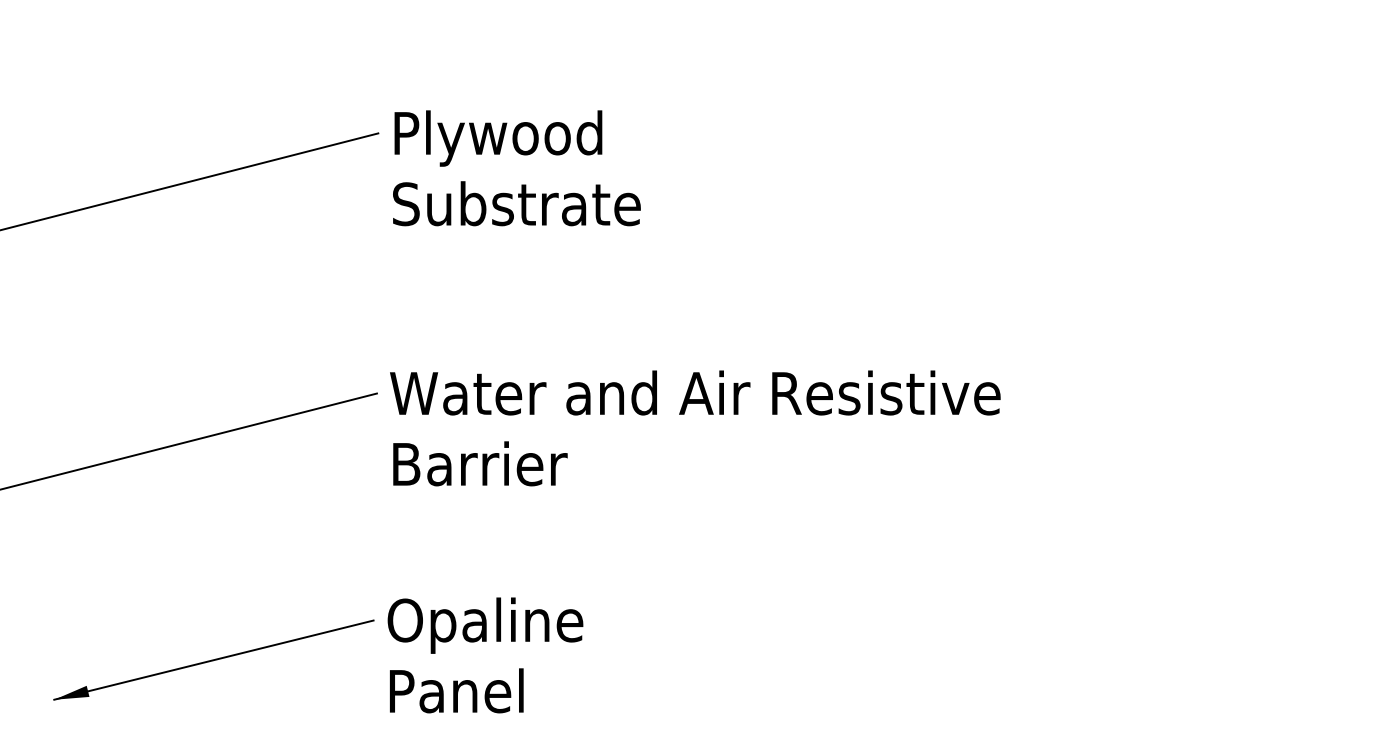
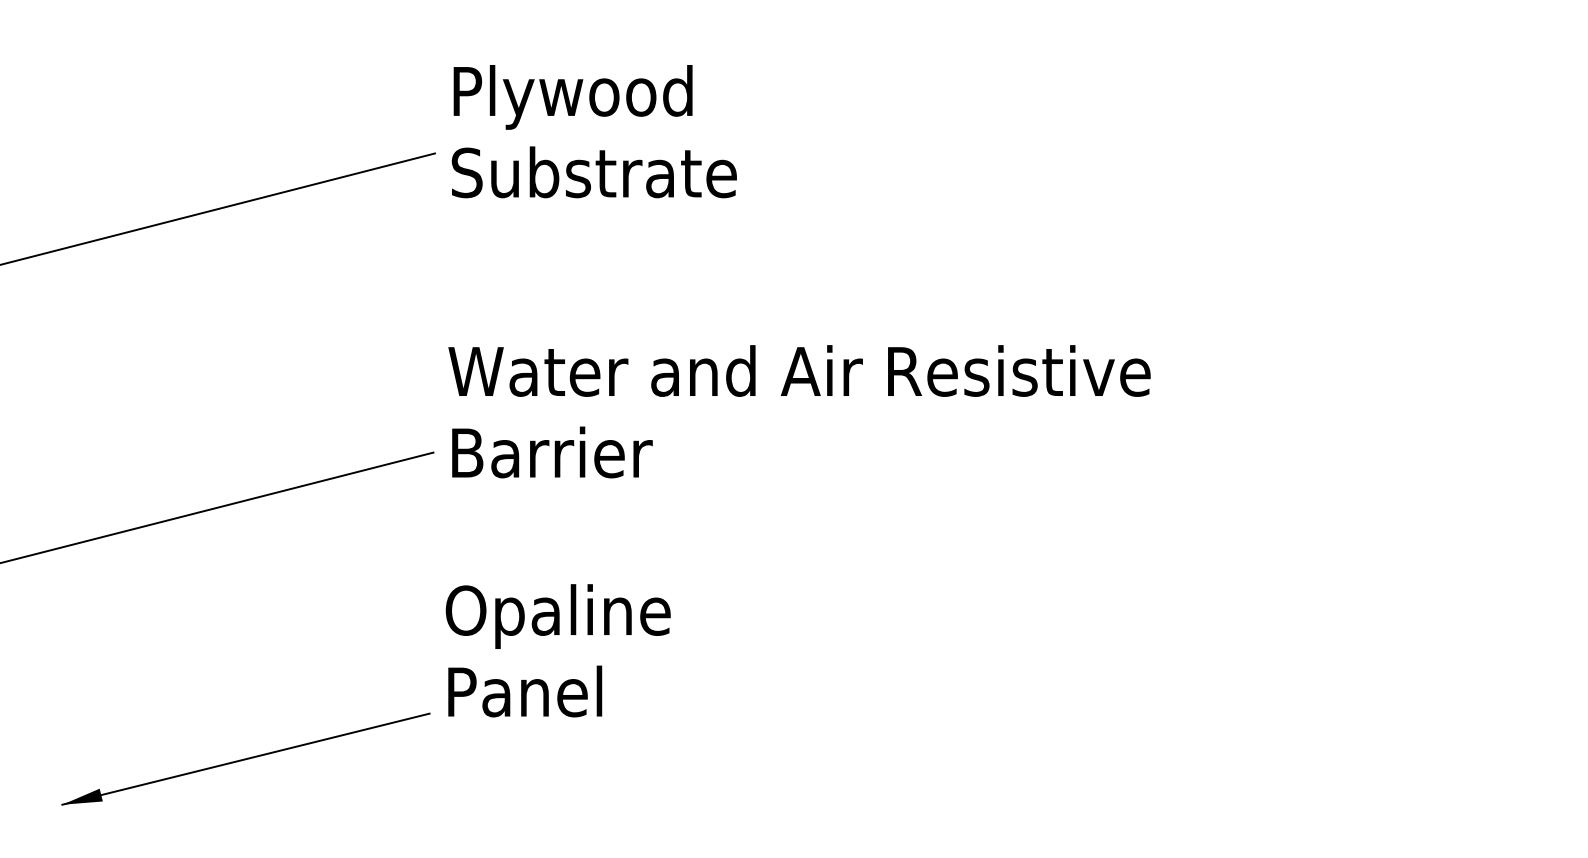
text: (516, 168) -> (593, 131), moved
text: (695, 428) -> (799, 411), moved
text: (484, 655) -> (557, 650), moved

